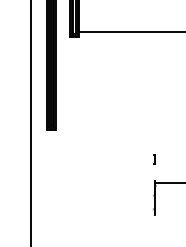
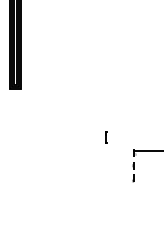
part: (154, 159) -> (106, 137), moved
line: (154, 197) -> (133, 167), solid -> dashed

